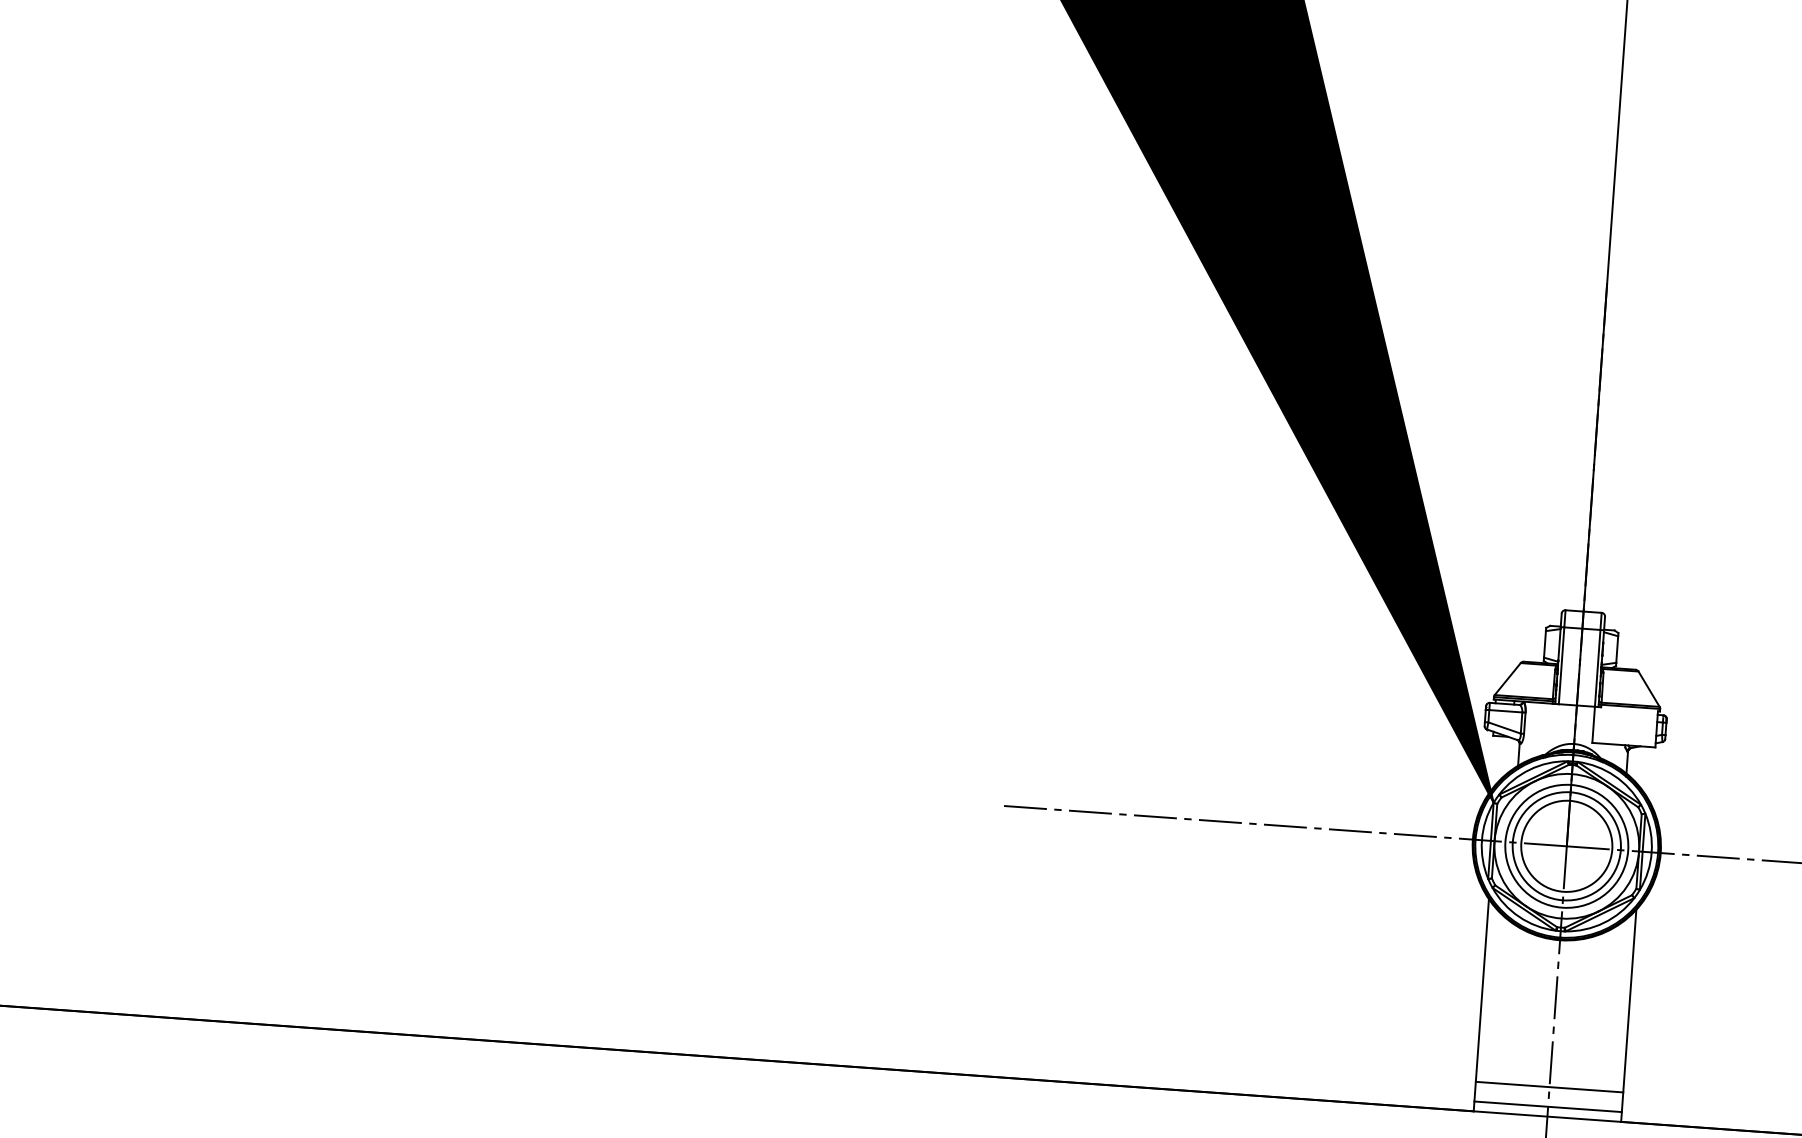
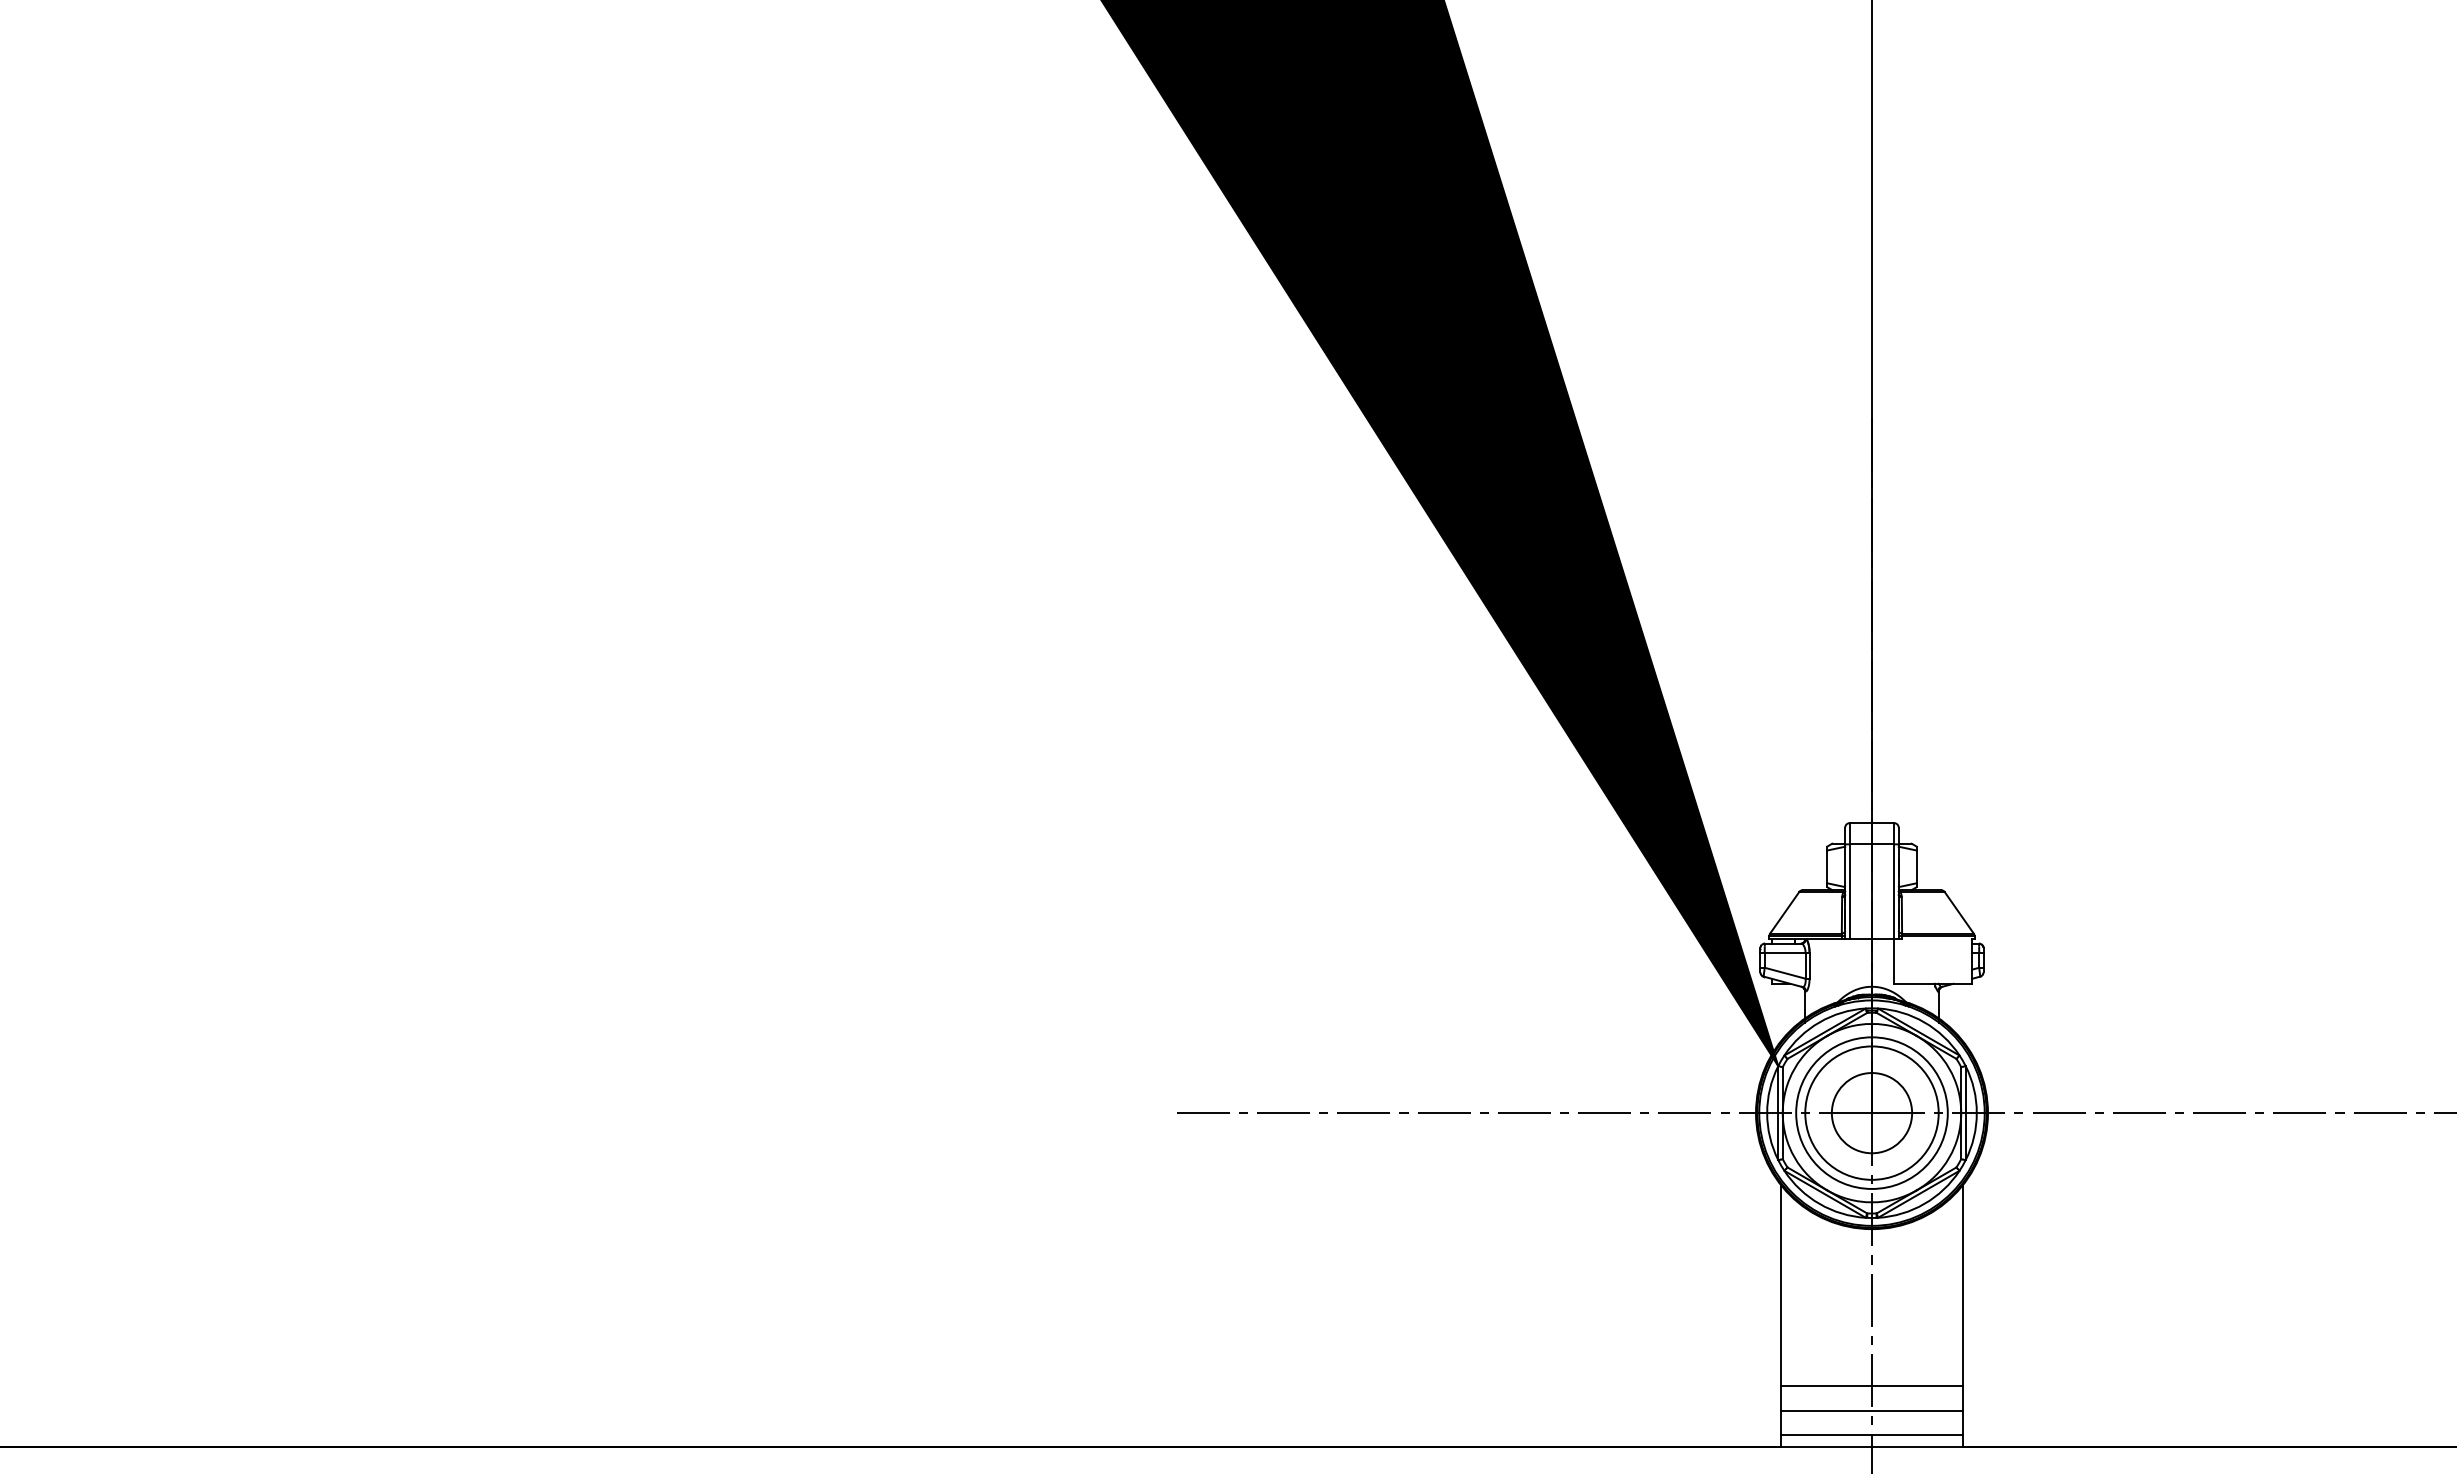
circle: (1566, 846) -> (1871, 1113), size x0.71
line: (1550, 1067) -> (1871, 1386), added

